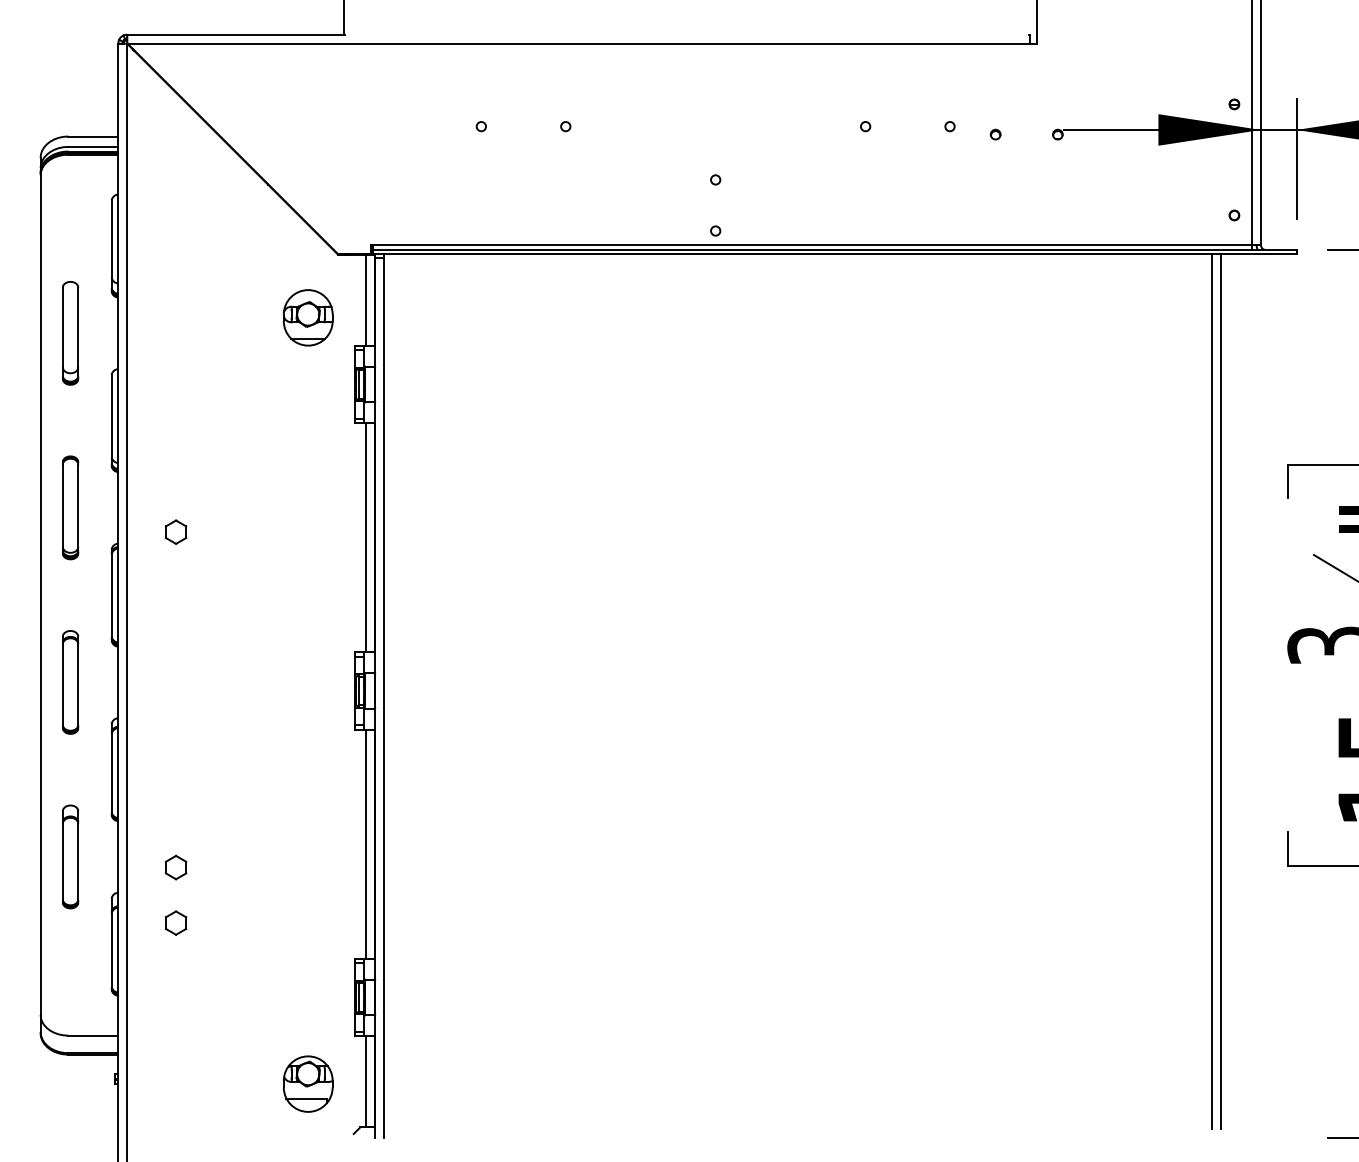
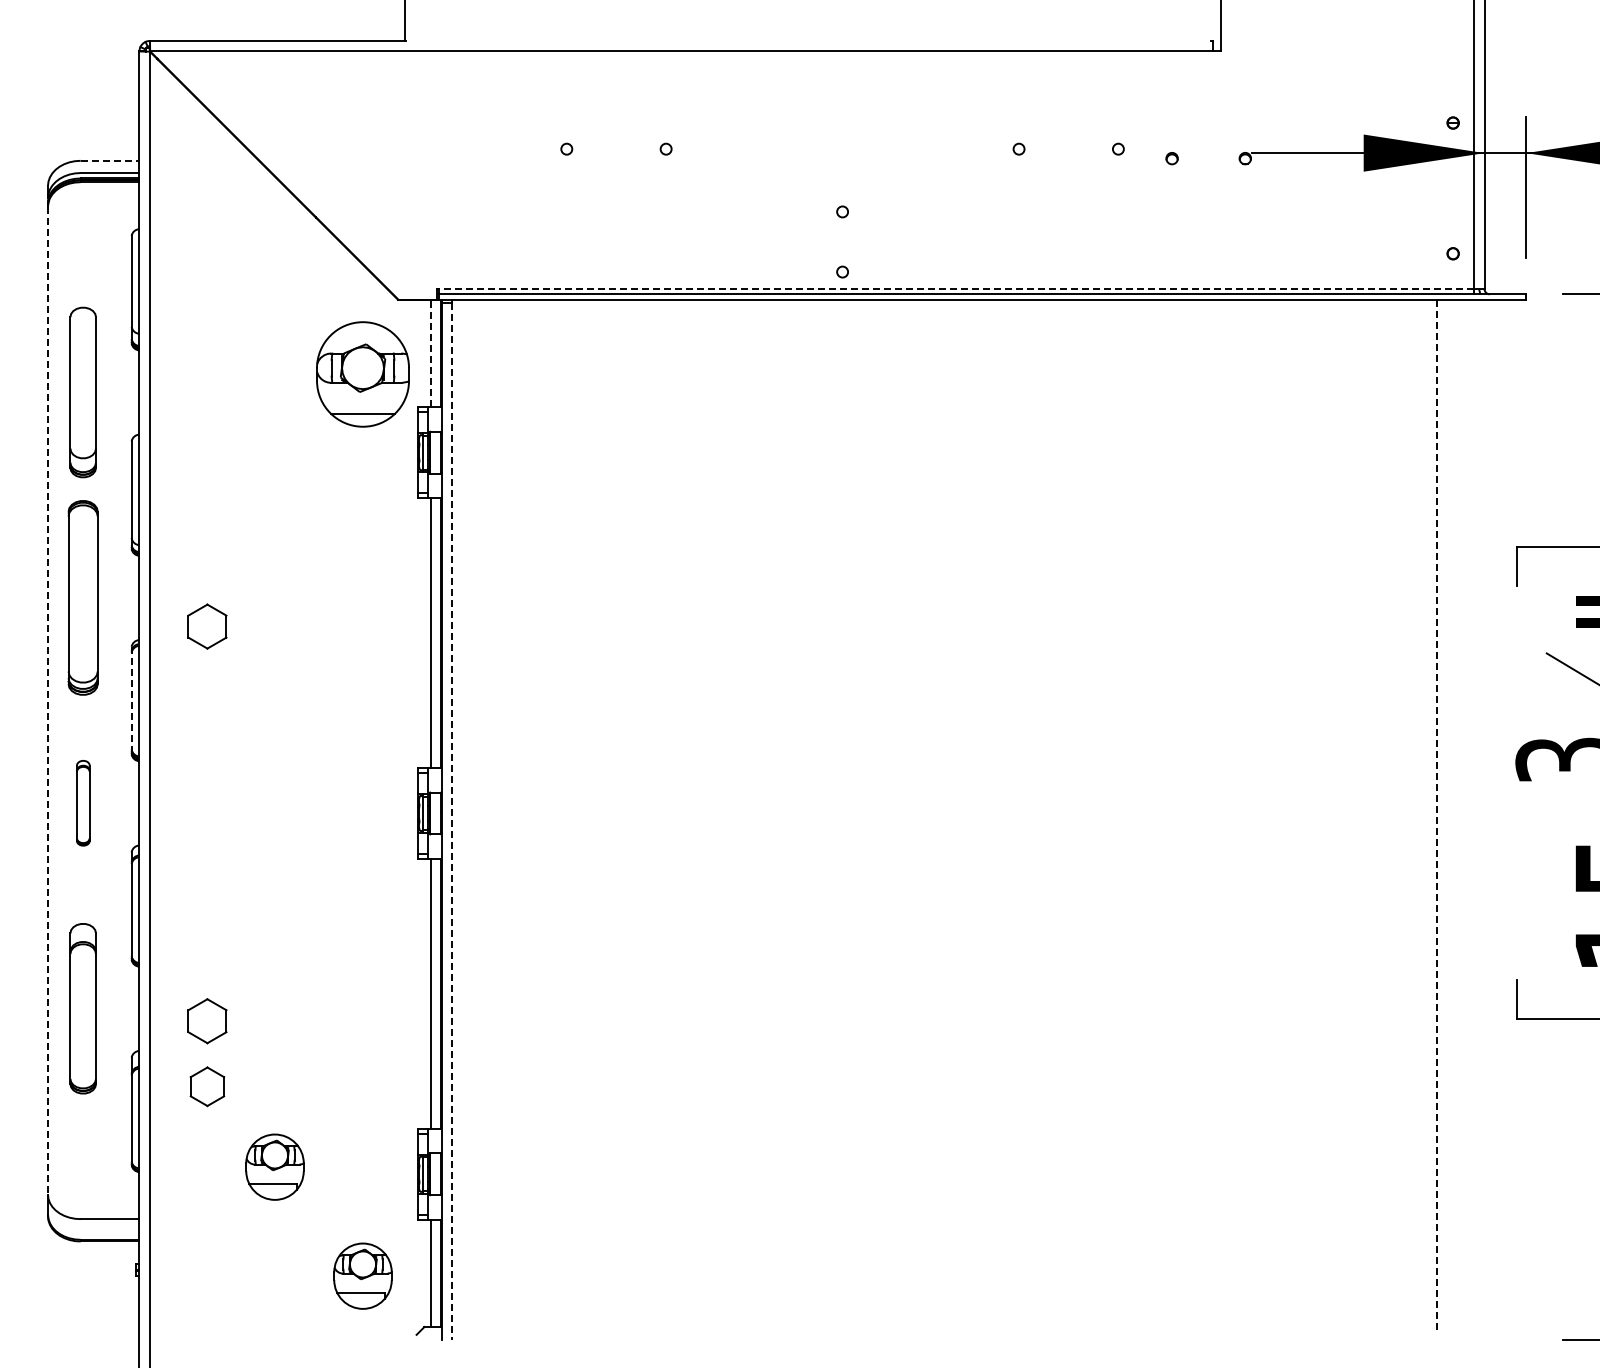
line: (93, 136) -> (110, 160), solid -> dashed
line: (812, 245) -> (956, 289), solid -> dashed
line: (365, 300) -> (430, 353), solid -> dashed
part: (307, 317) -> (362, 373), size x1.6
part: (70, 333) -> (83, 392), size x1.4
part: (70, 507) -> (83, 597), size x1.6
part: (176, 532) -> (207, 626), size x1.6
line: (40, 595) -> (47, 701), solid -> dashed
line: (111, 595) -> (131, 700), solid -> dashed
part: (70, 681) -> (83, 802), size x0.7
line: (1212, 691) -> (1427, 814), removed
line: (1221, 691) -> (1437, 814), solid -> dashed
line: (384, 698) -> (452, 822), solid -> dashed
part: (70, 856) -> (83, 1008), size x1.4
part: (176, 867) -> (207, 1021), size x1.6
part: (176, 922) -> (207, 1086), size x1.4
part: (233, 990) -> (274, 1166), added

